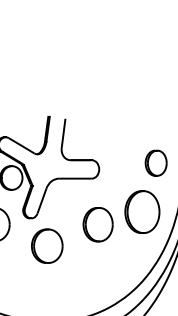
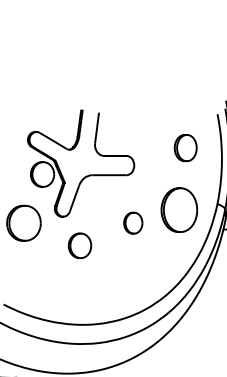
part: (155, 163) -> (185, 148), moved
part: (98, 223) -> (133, 222), size x0.6
part: (46, 245) -> (79, 245), size x0.7

